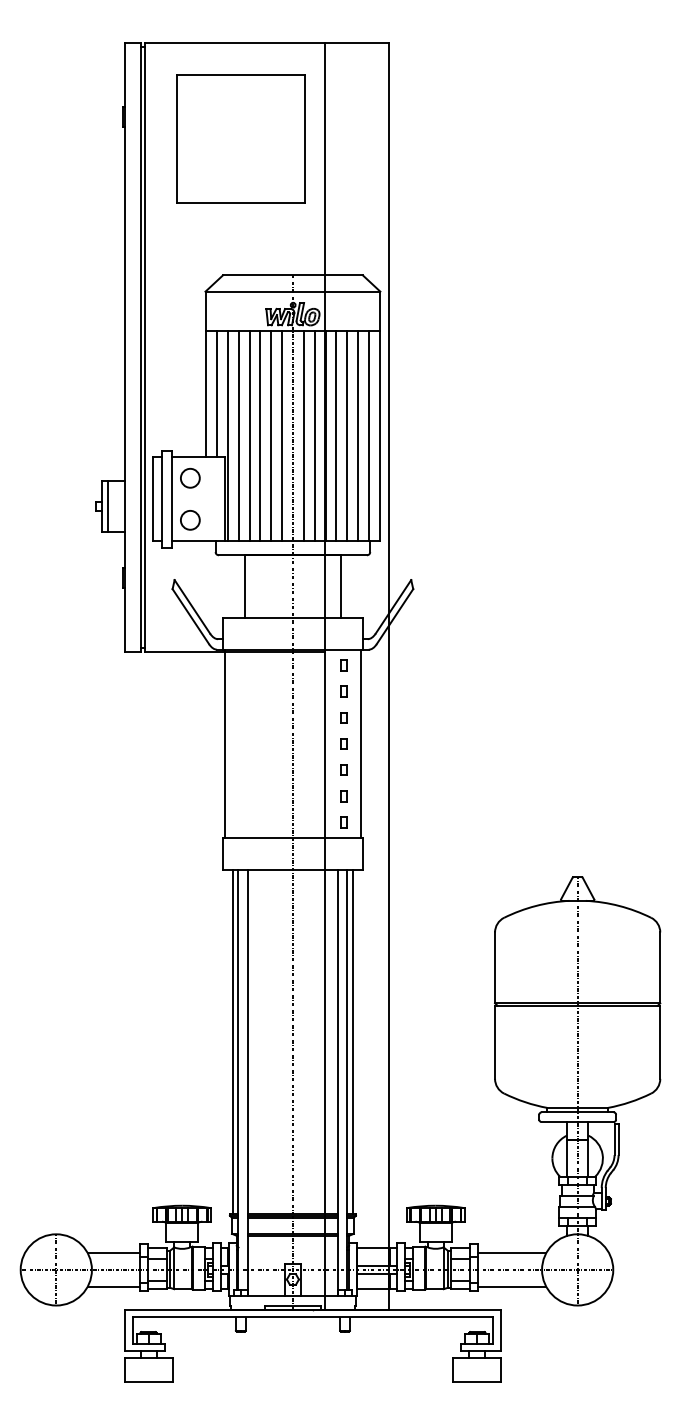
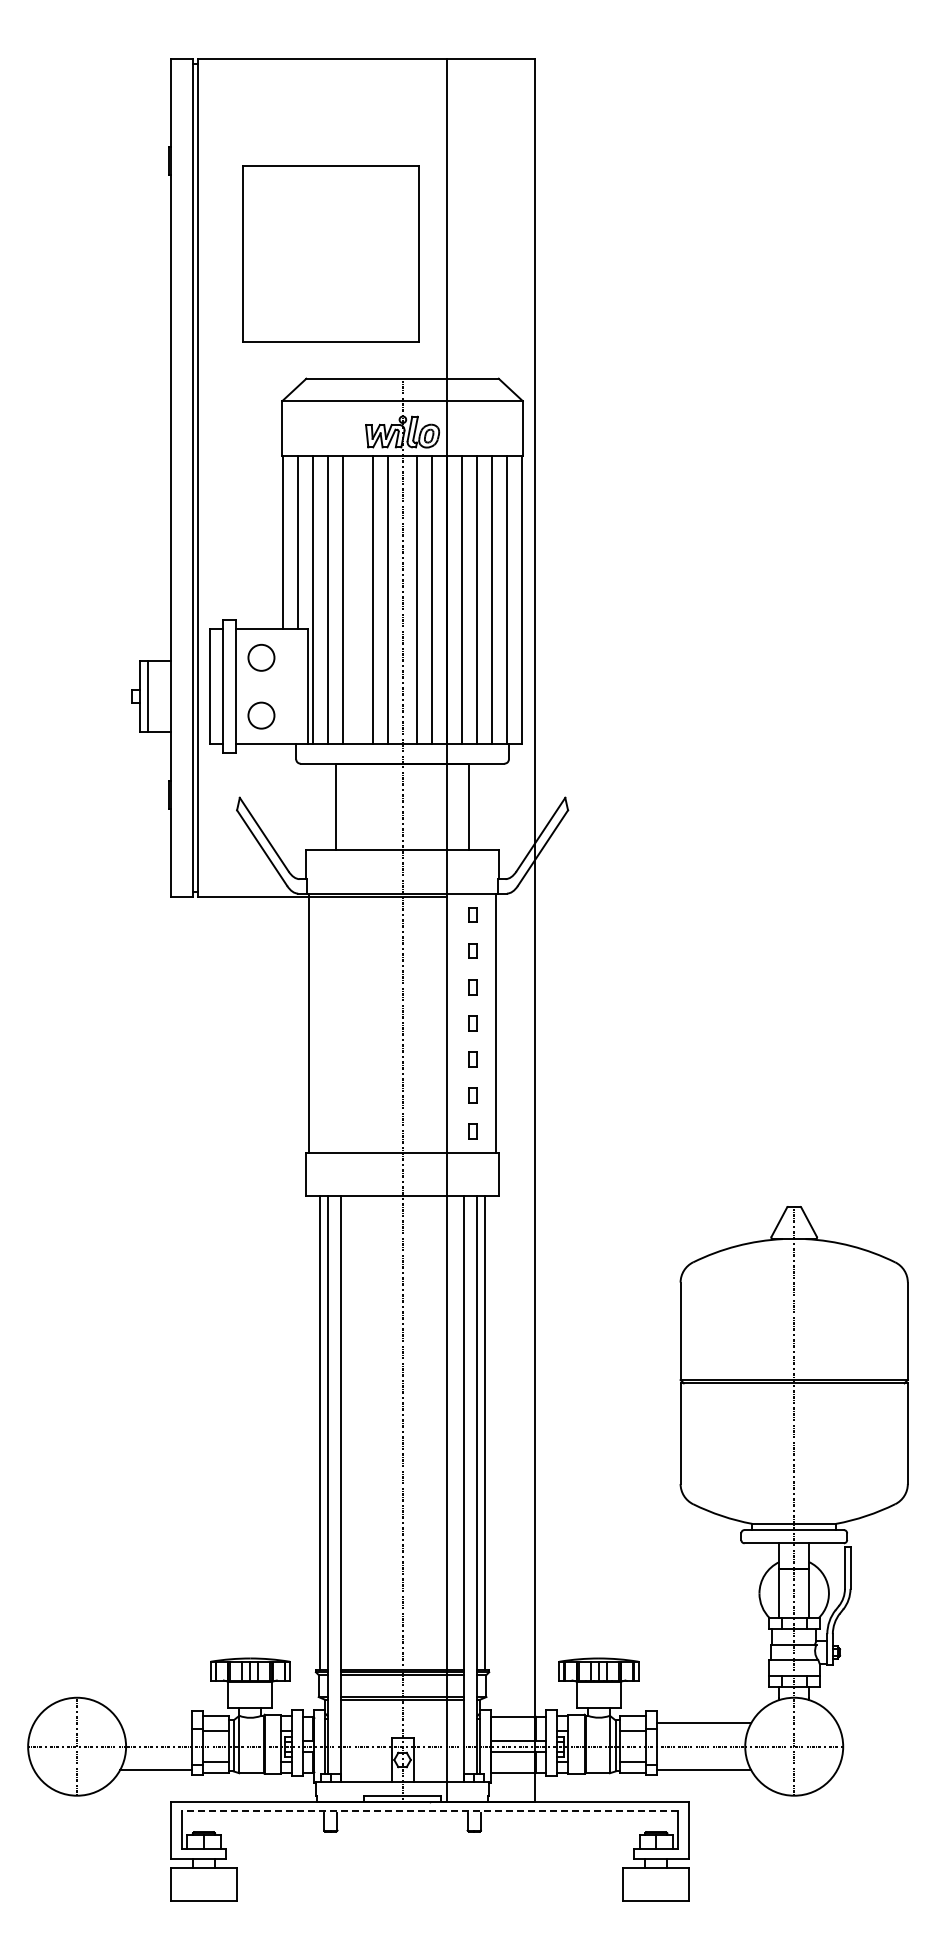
part: (240, 138) -> (330, 253), moved
line: (260, 435) -> (357, 599), removed
line: (113, 1253) -> (155, 1723), removed
line: (312, 1317) -> (429, 1811), solid -> dashed

